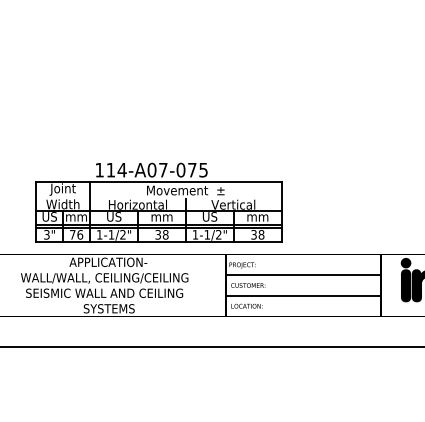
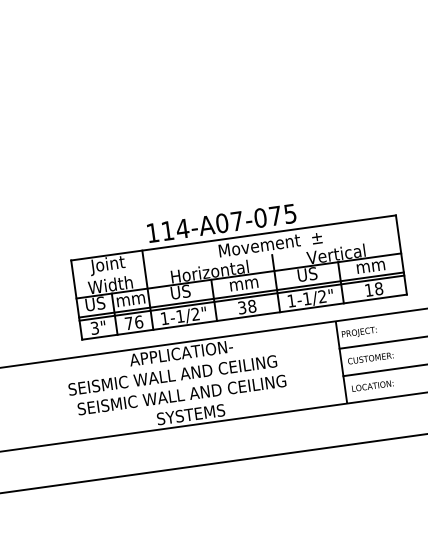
text: (253, 234) -> (368, 289), 38 -> 18
text: (104, 278) -> (179, 375), WALL/WALL, CEILING/CEILING -> SEISMIC WALL AND CEILING

